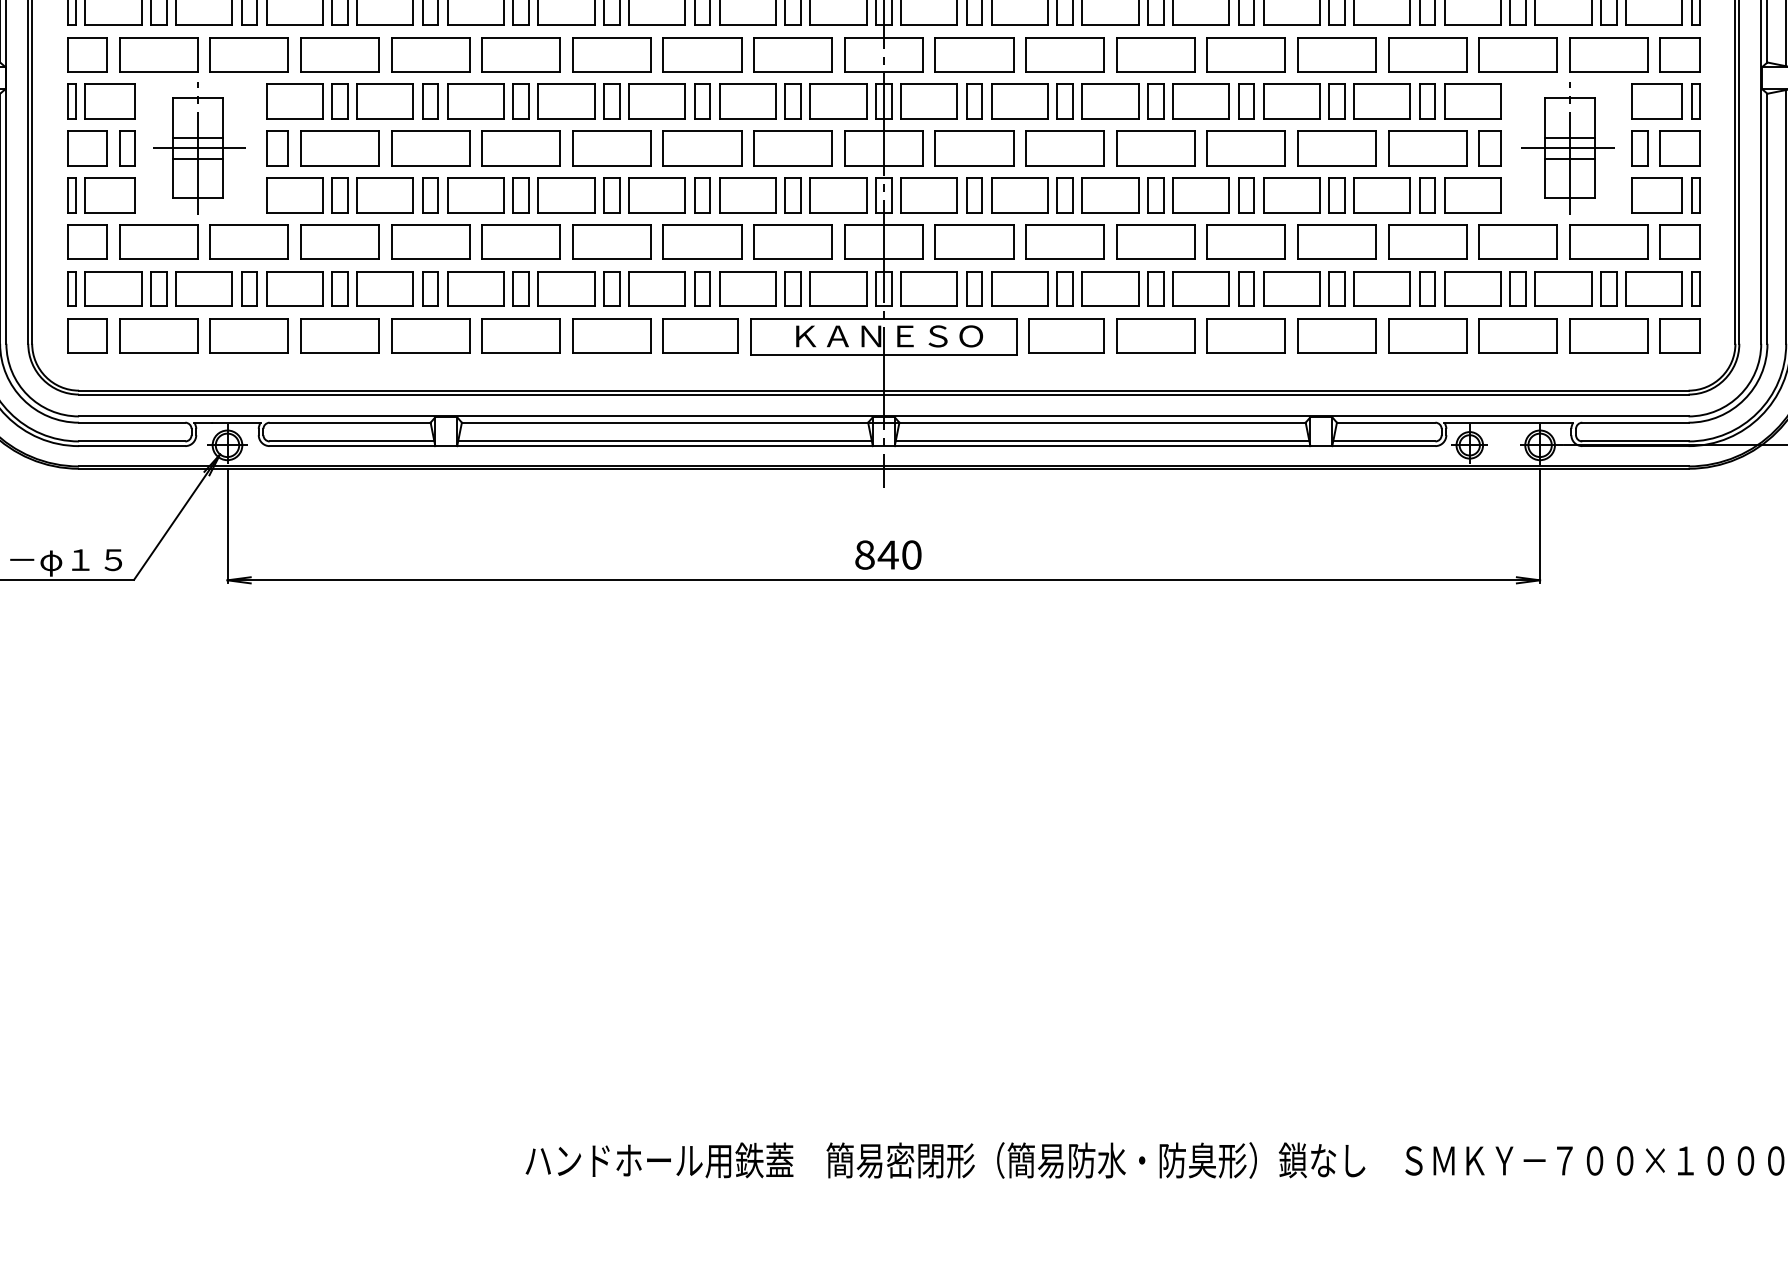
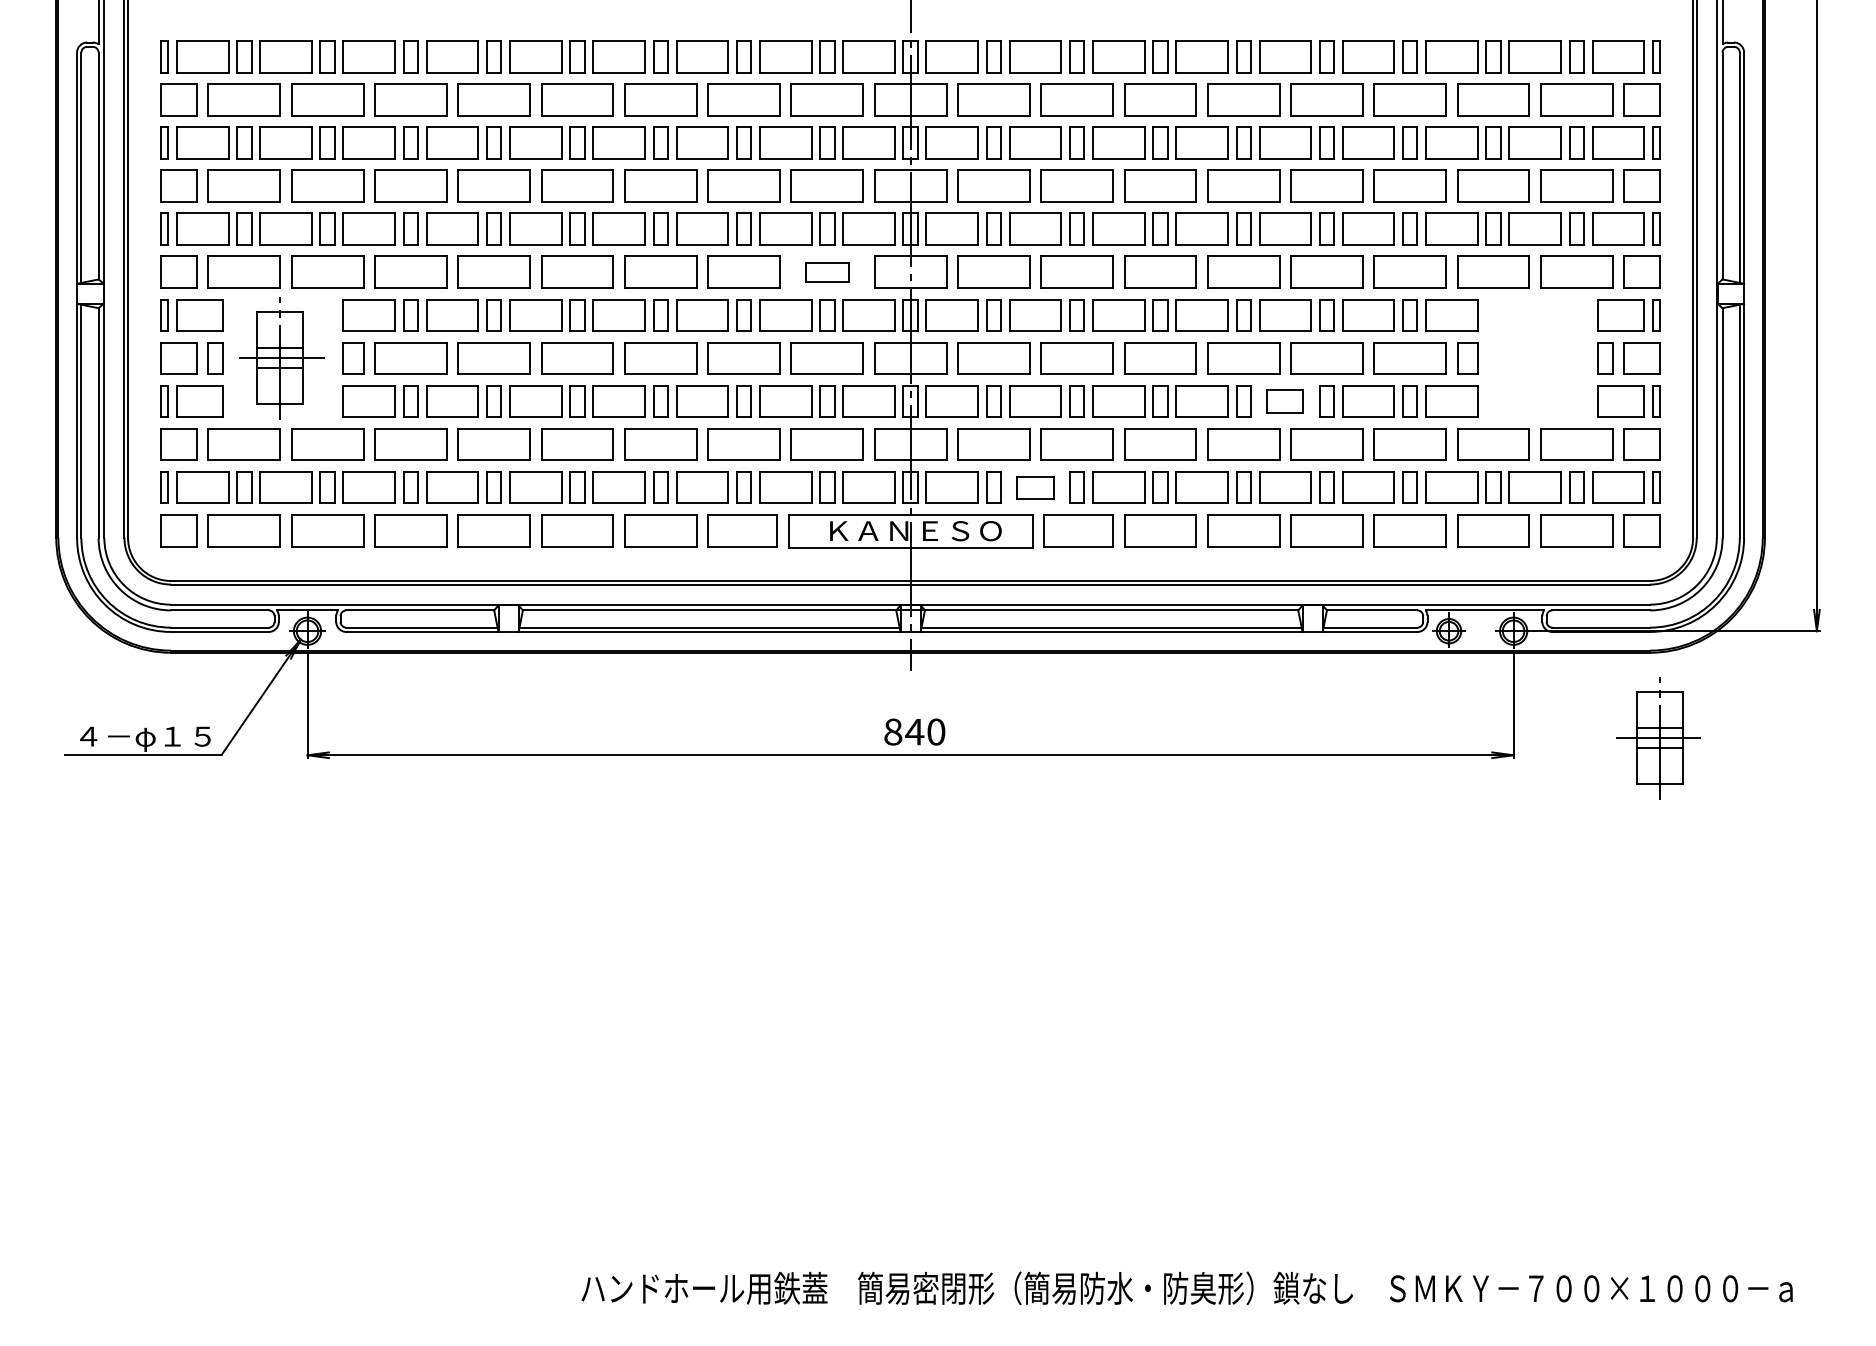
part: (792, 53) -> (826, 271), size x0.6
part: (1568, 148) -> (1658, 738), moved
part: (1291, 195) -> (1285, 401), size x0.7
part: (1019, 288) -> (1035, 487), size x0.7

